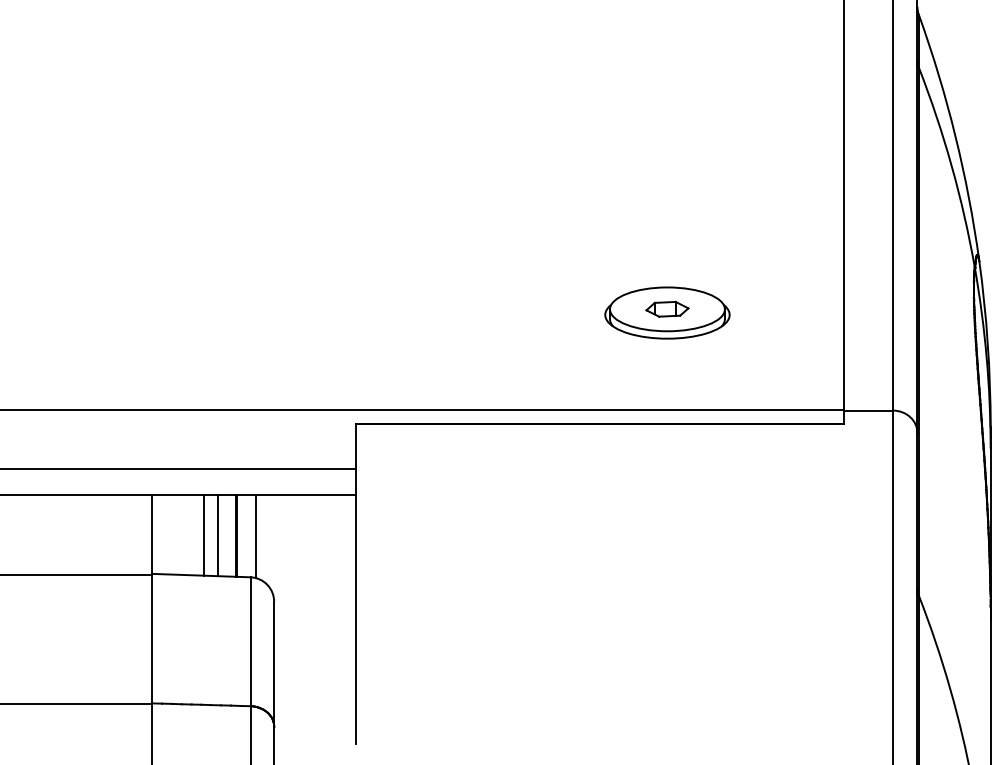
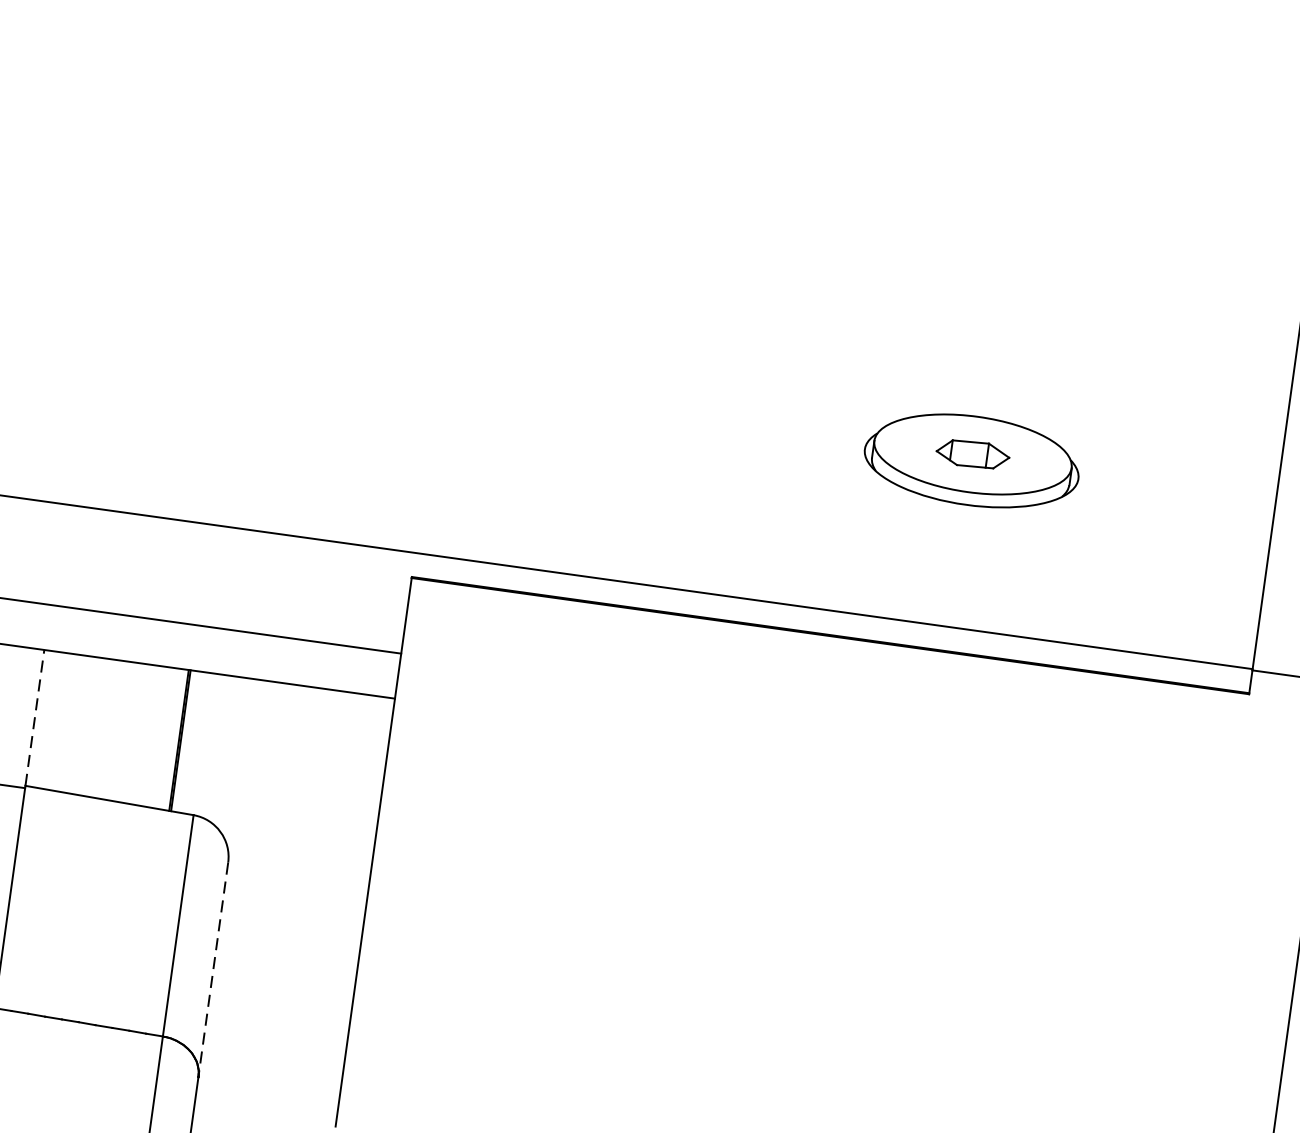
line: (152, 534) -> (35, 718), solid -> dashed
line: (204, 534) -> (124, 730), removed
line: (218, 535) -> (148, 735), removed
line: (255, 536) -> (211, 746), removed
line: (274, 664) -> (213, 970), solid -> dashed

